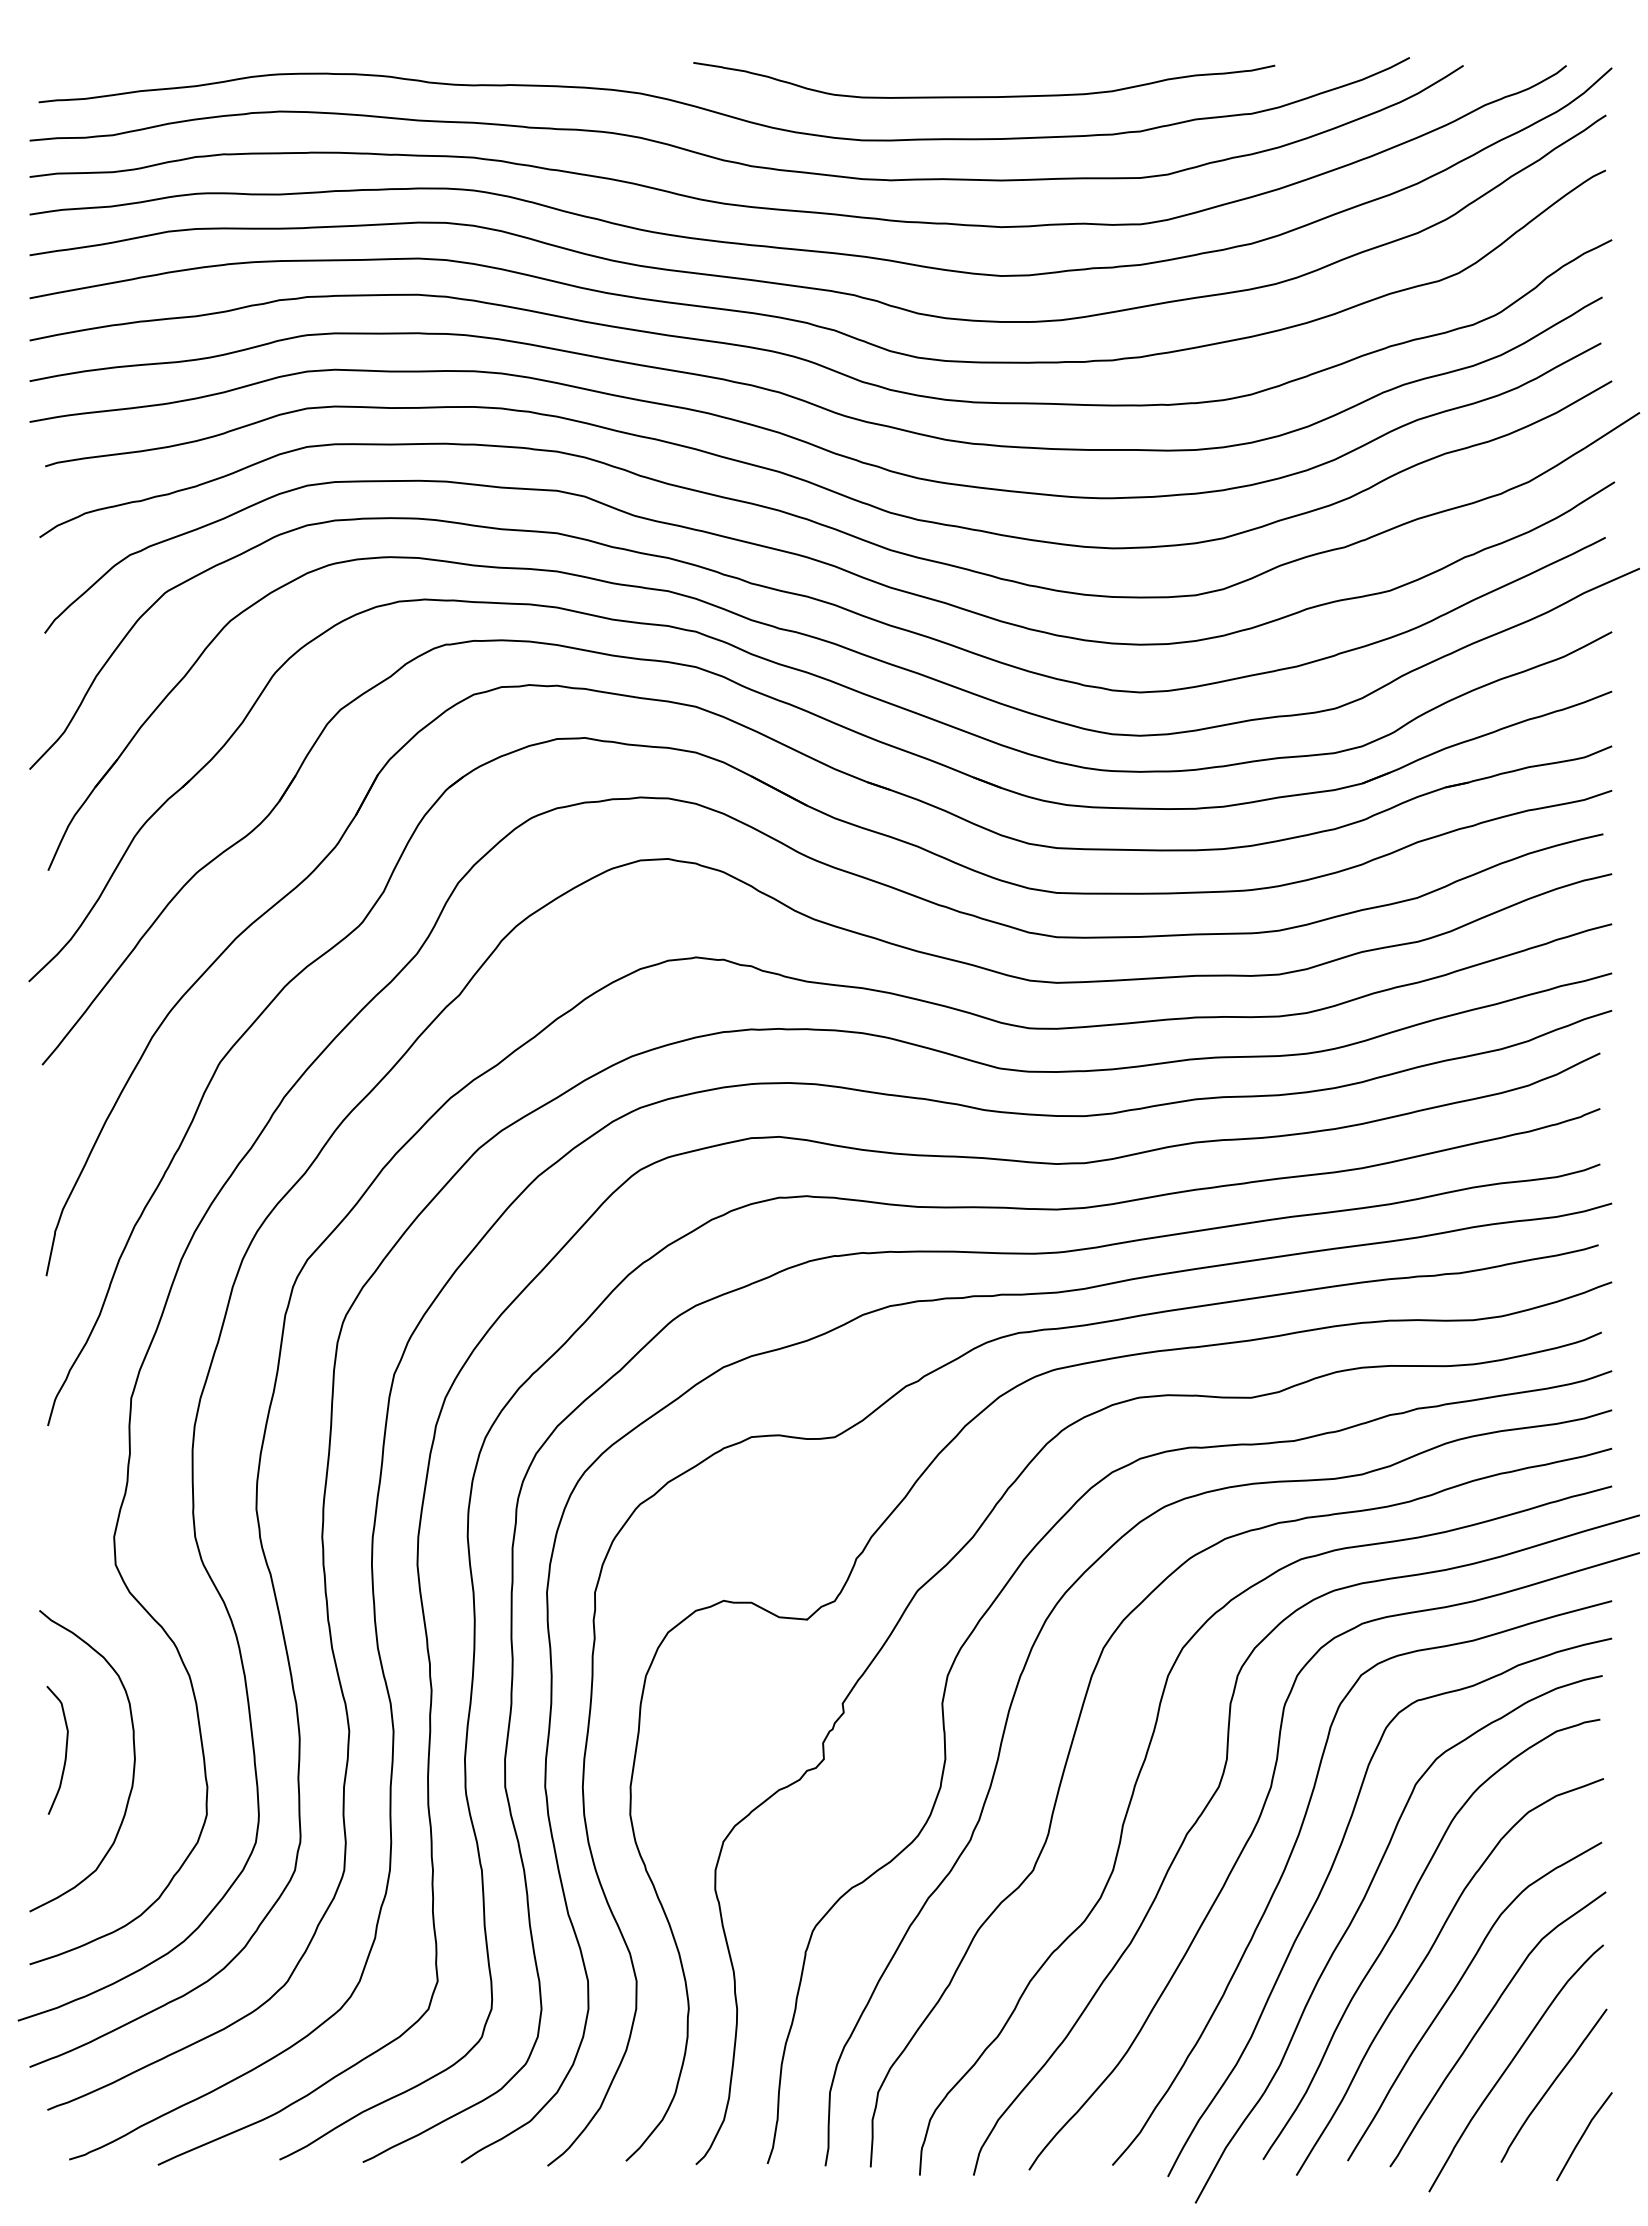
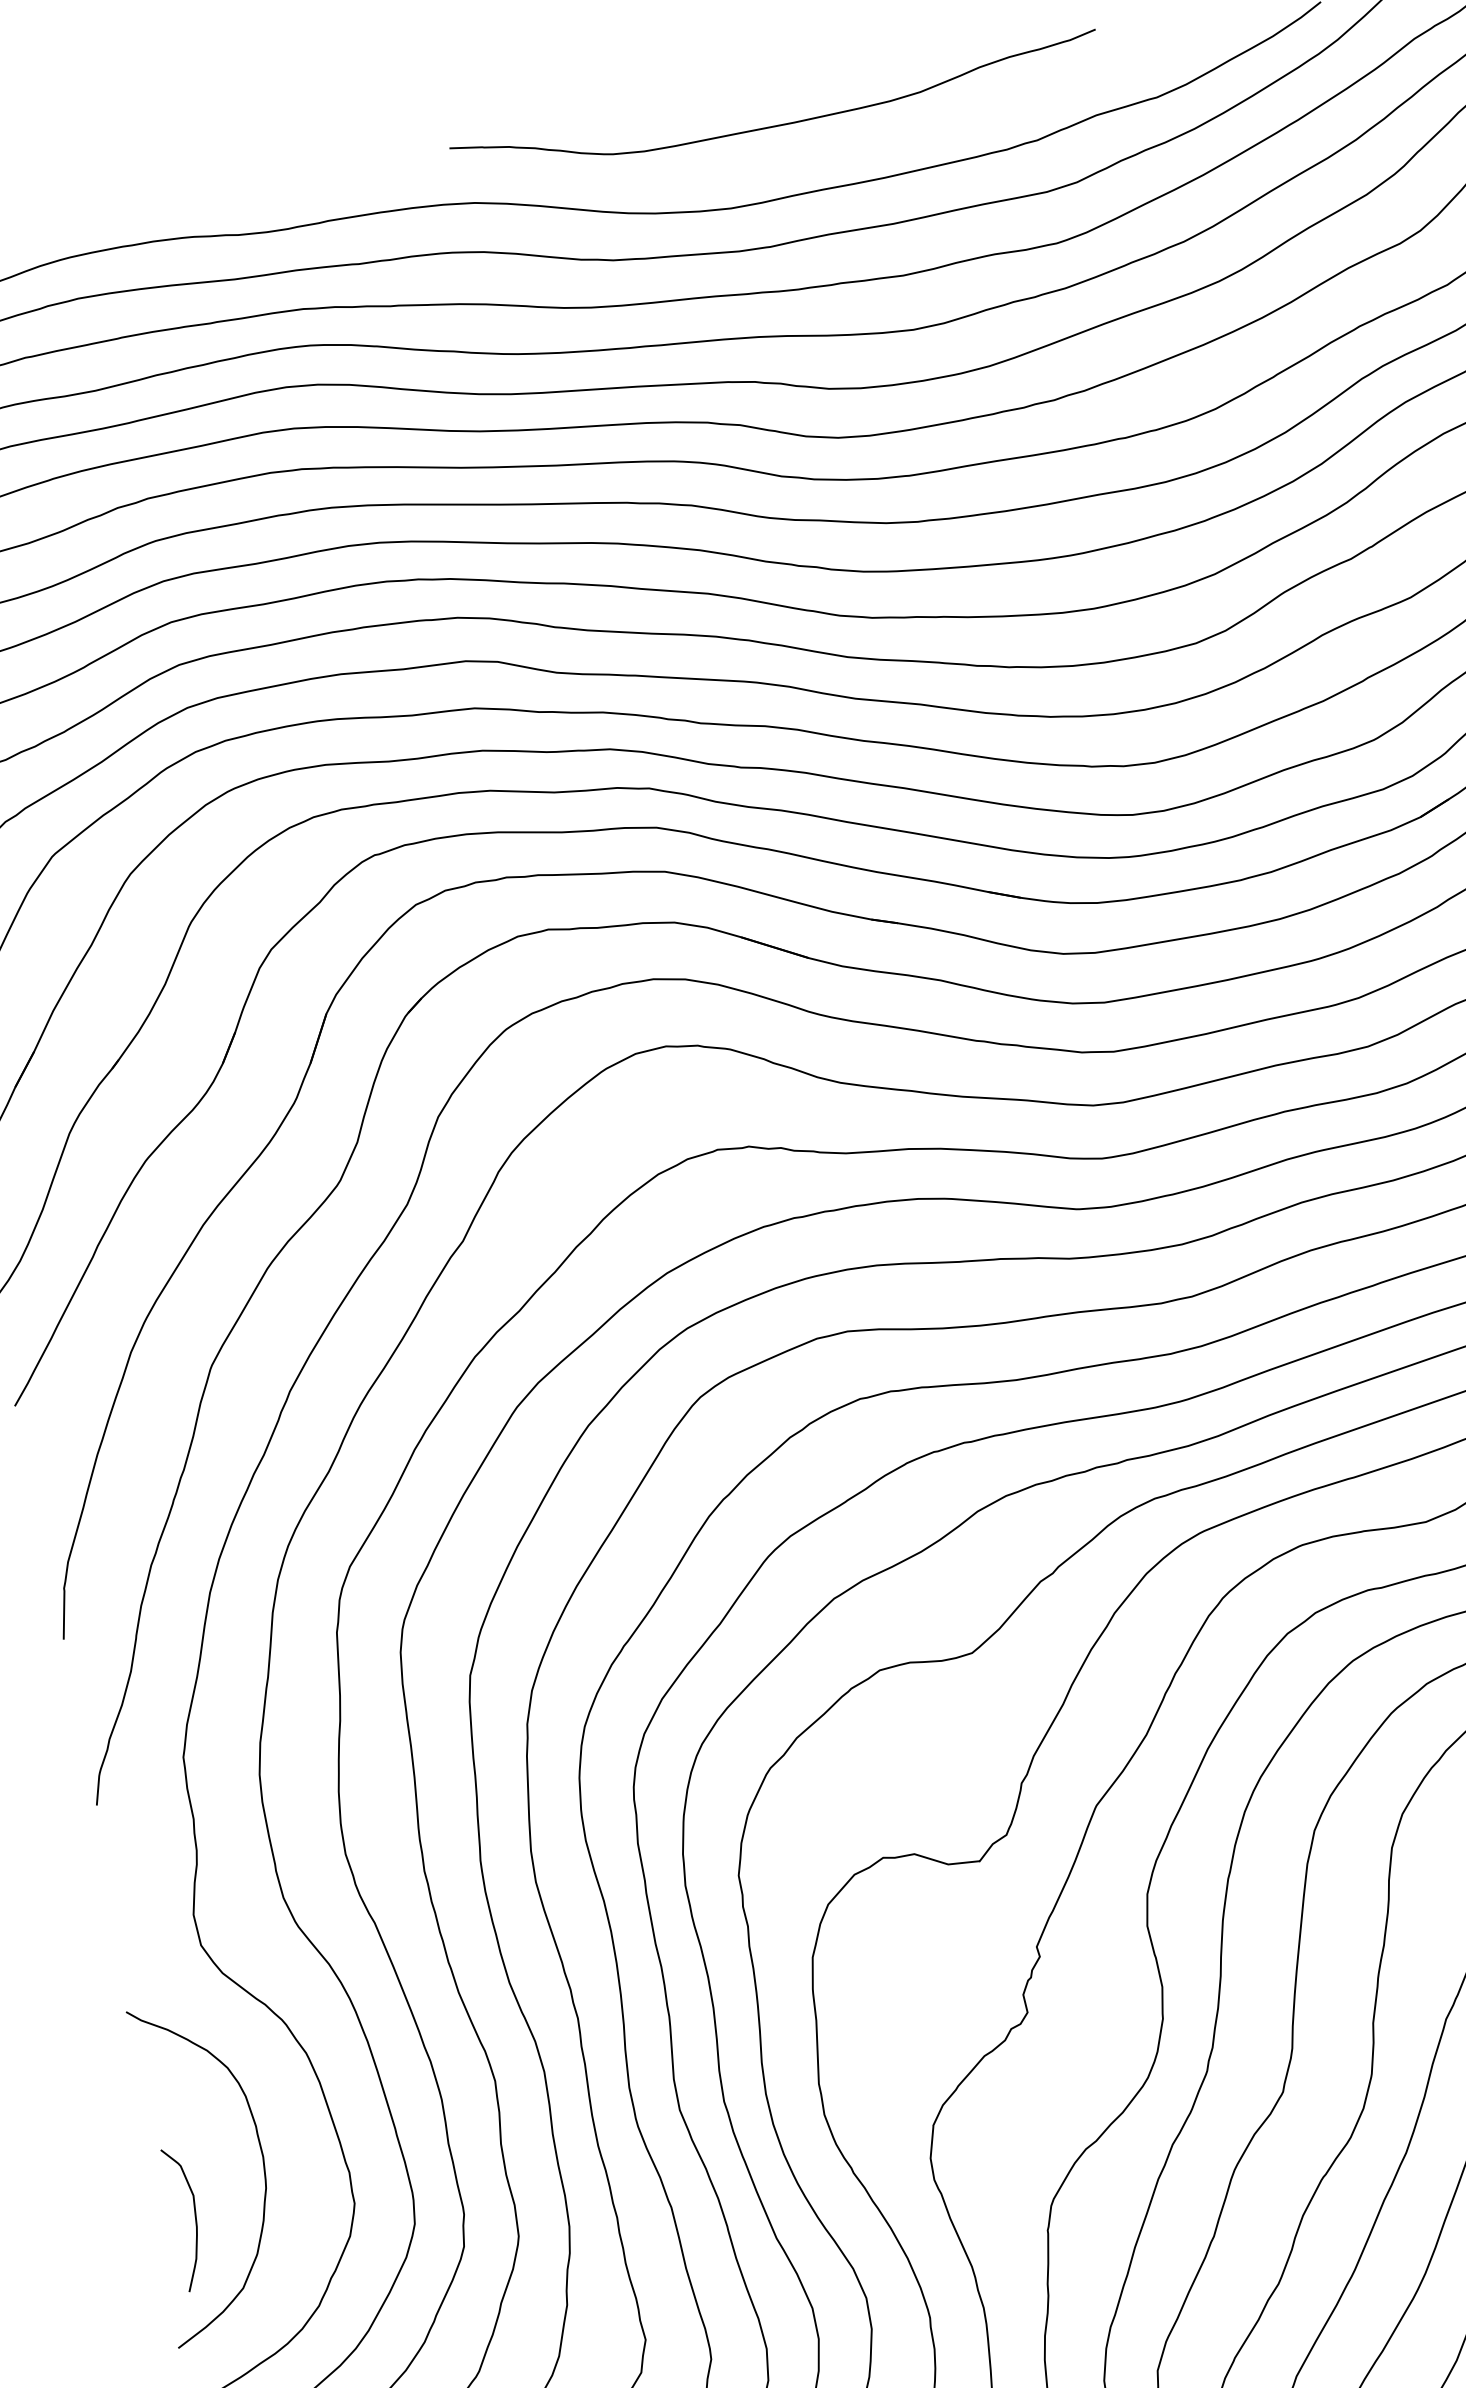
curve: (984, 96) -> (779, 124), moved
curve: (65, 1749) -> (194, 2216), moved

